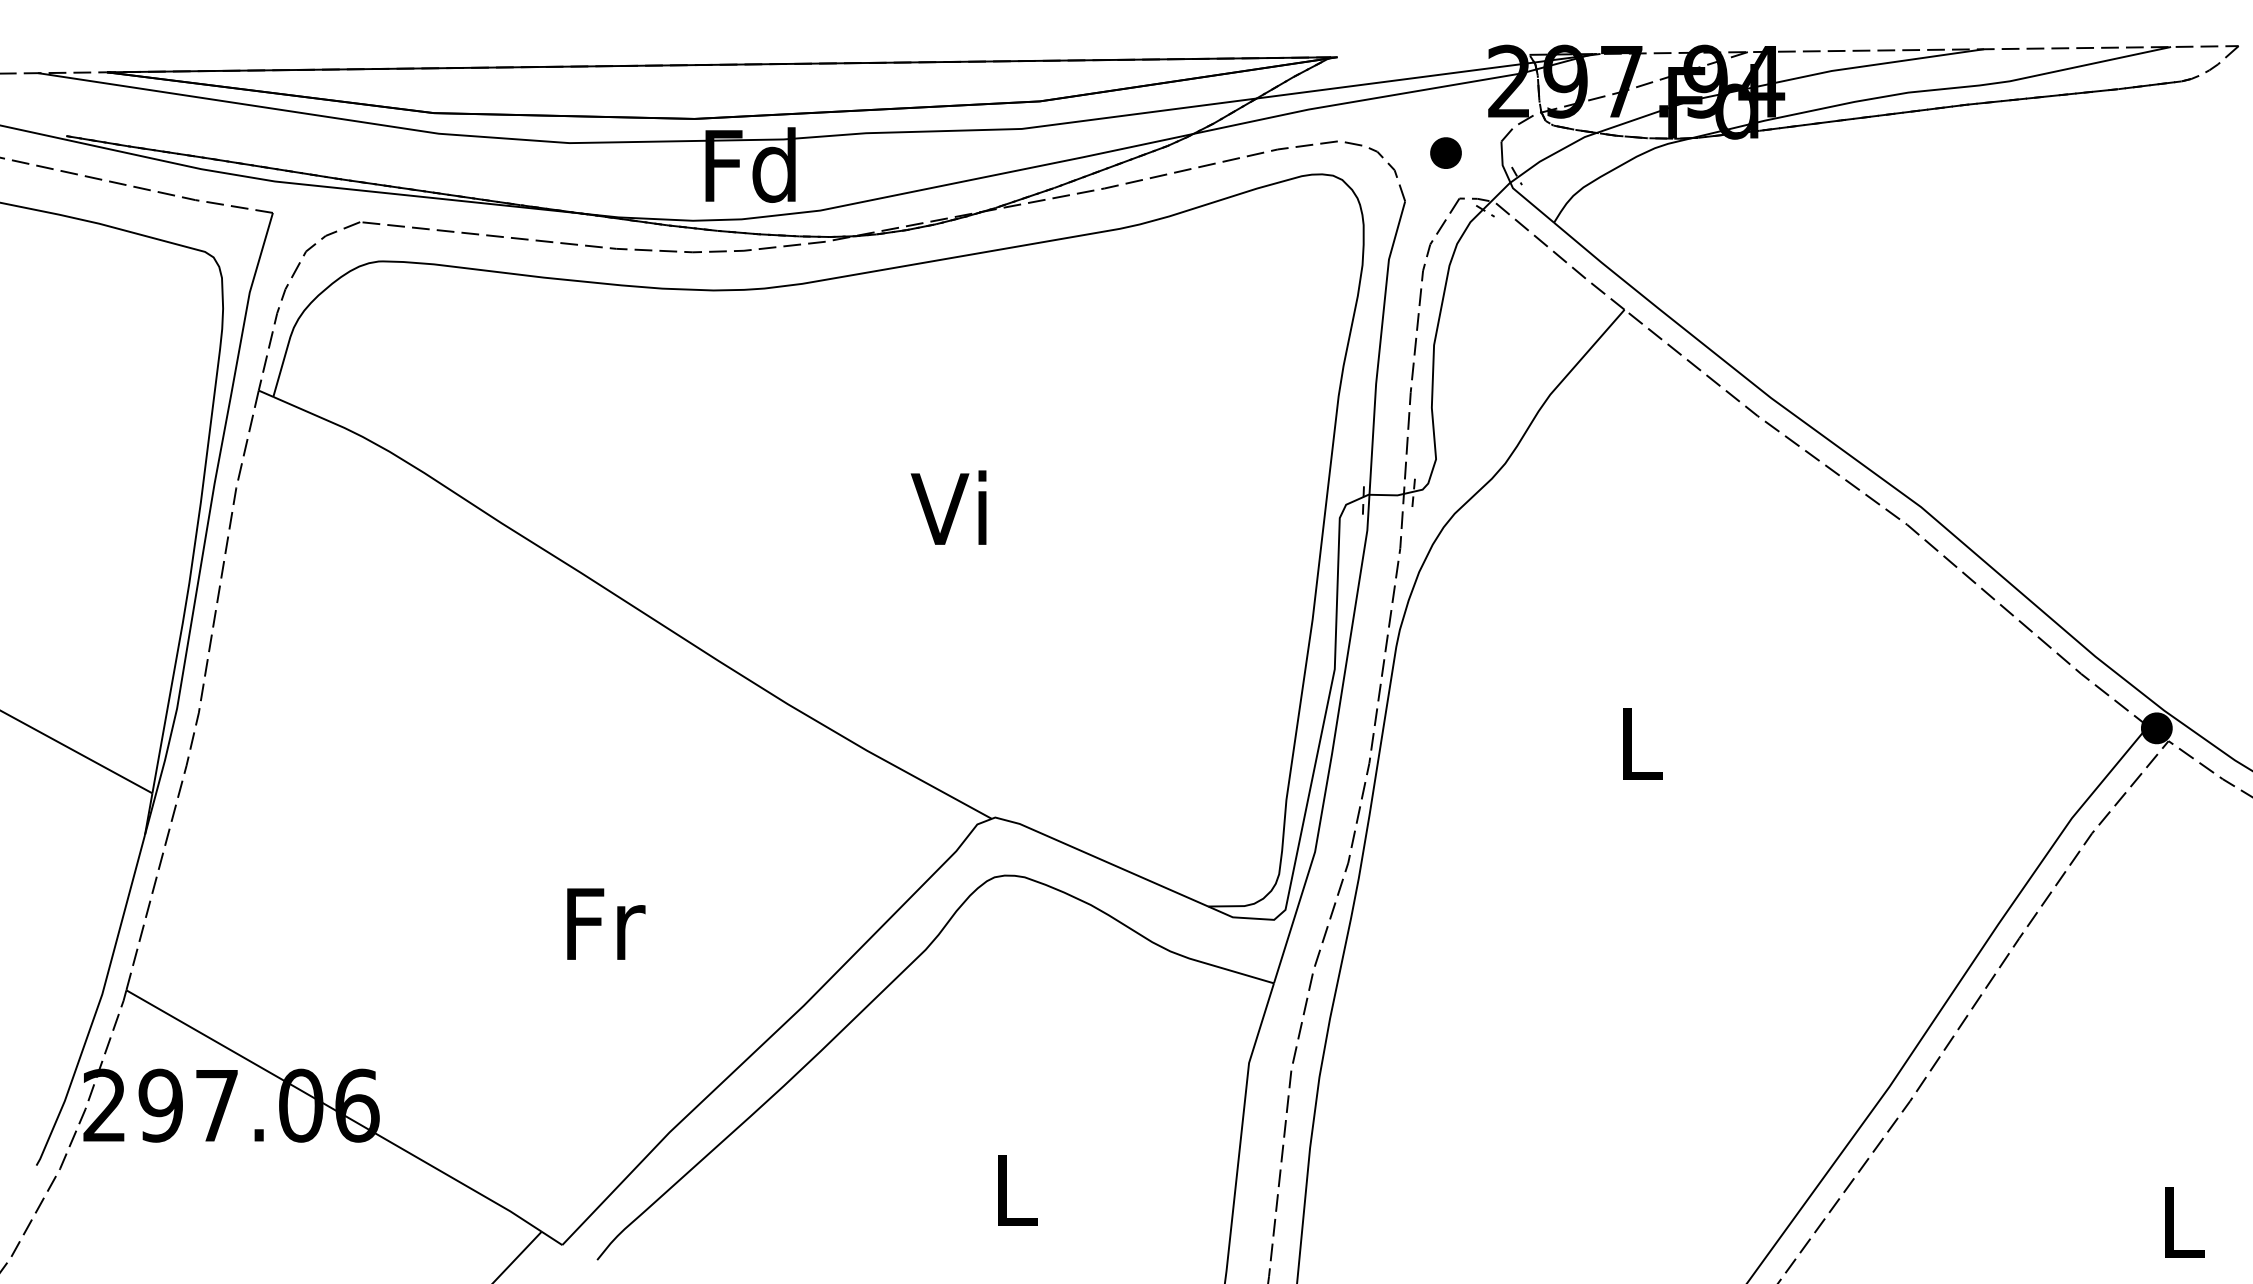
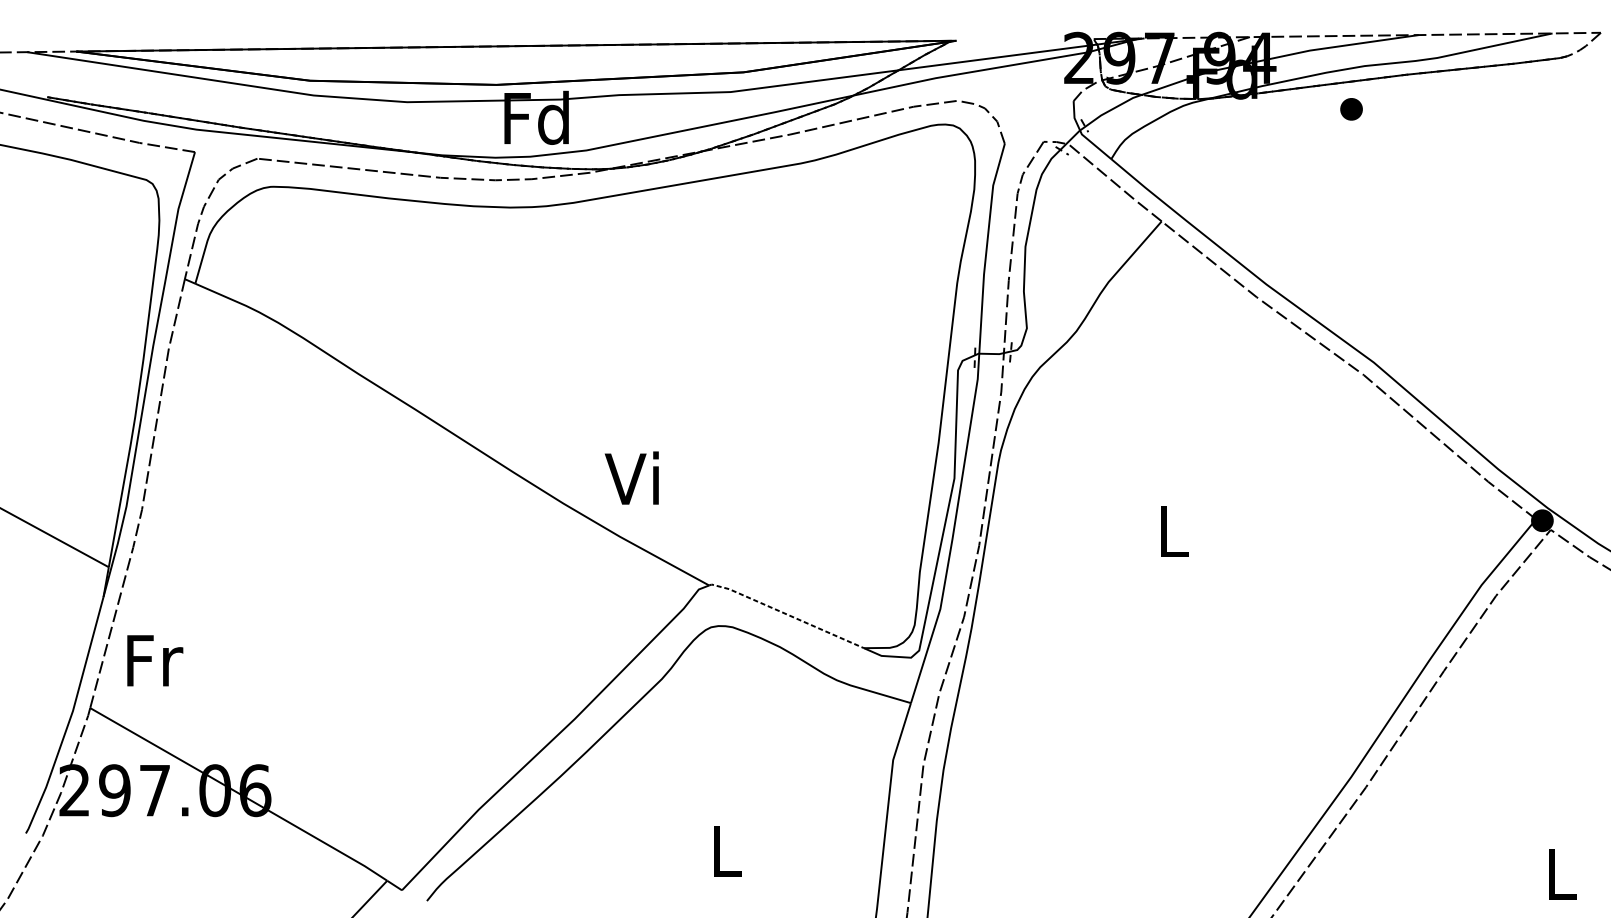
part: (1445, 152) -> (1351, 108), moved
text: (948, 507) -> (631, 477), moved
line: (1099, 858) -> (786, 613), solid -> dashed
text: (606, 923) -> (155, 660), moved

